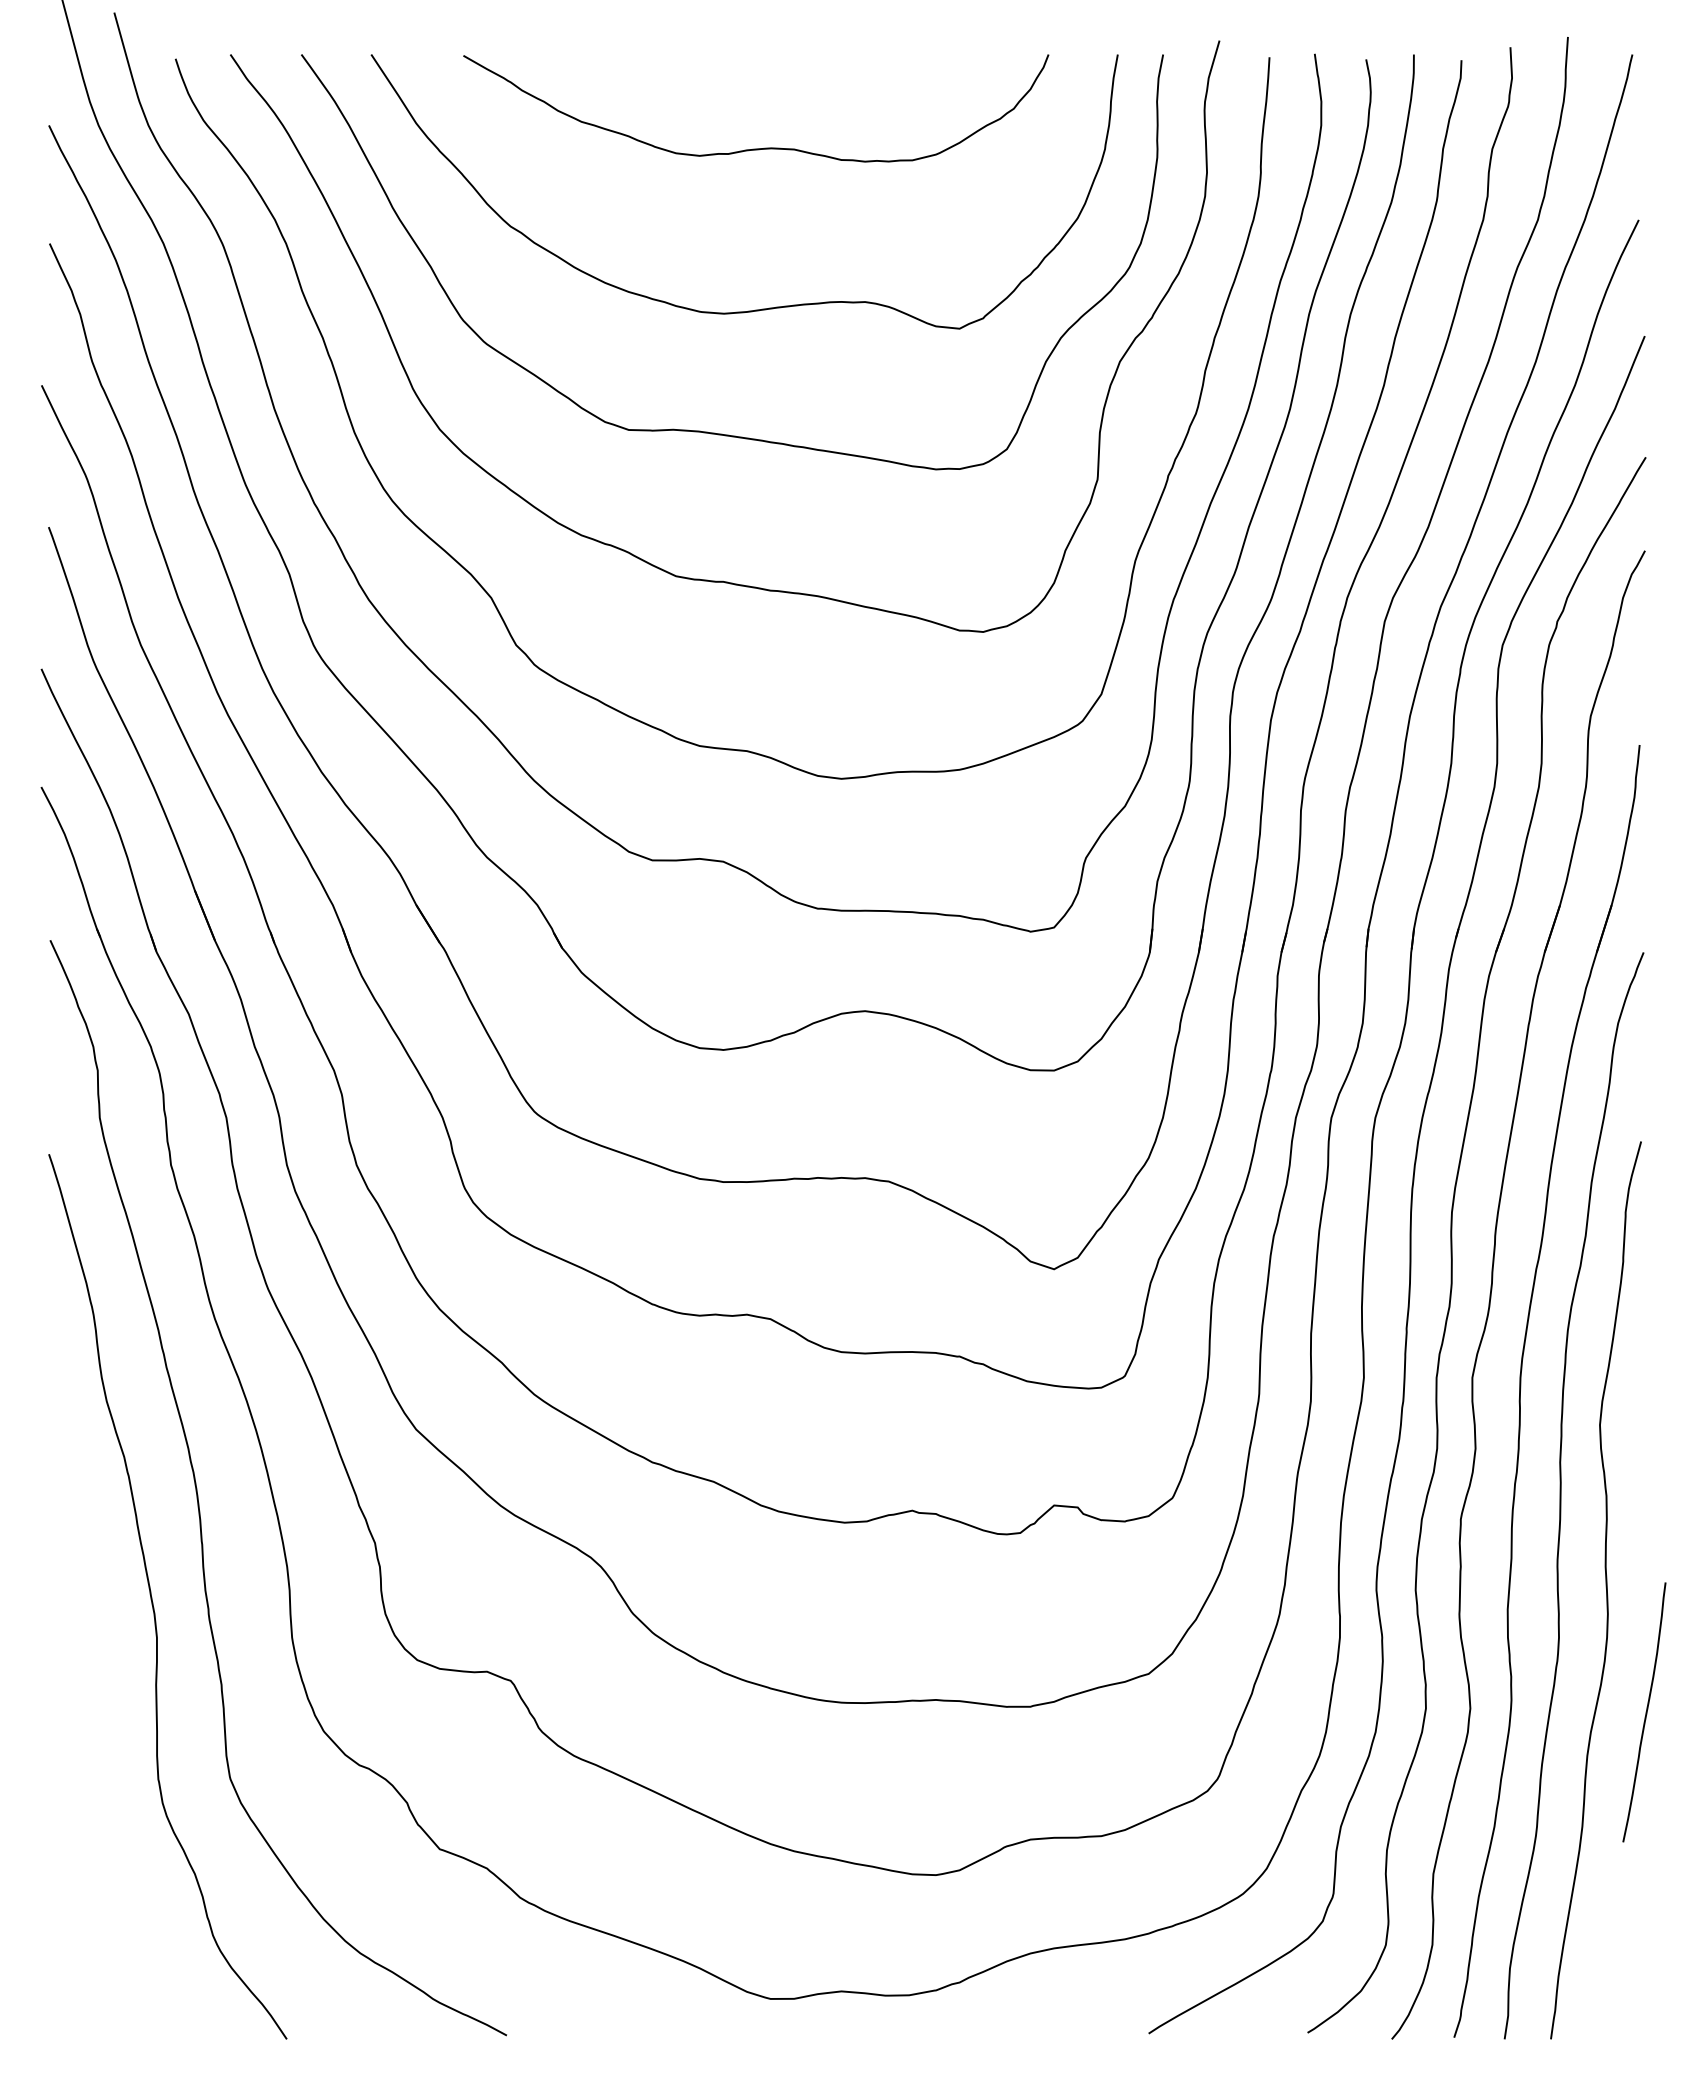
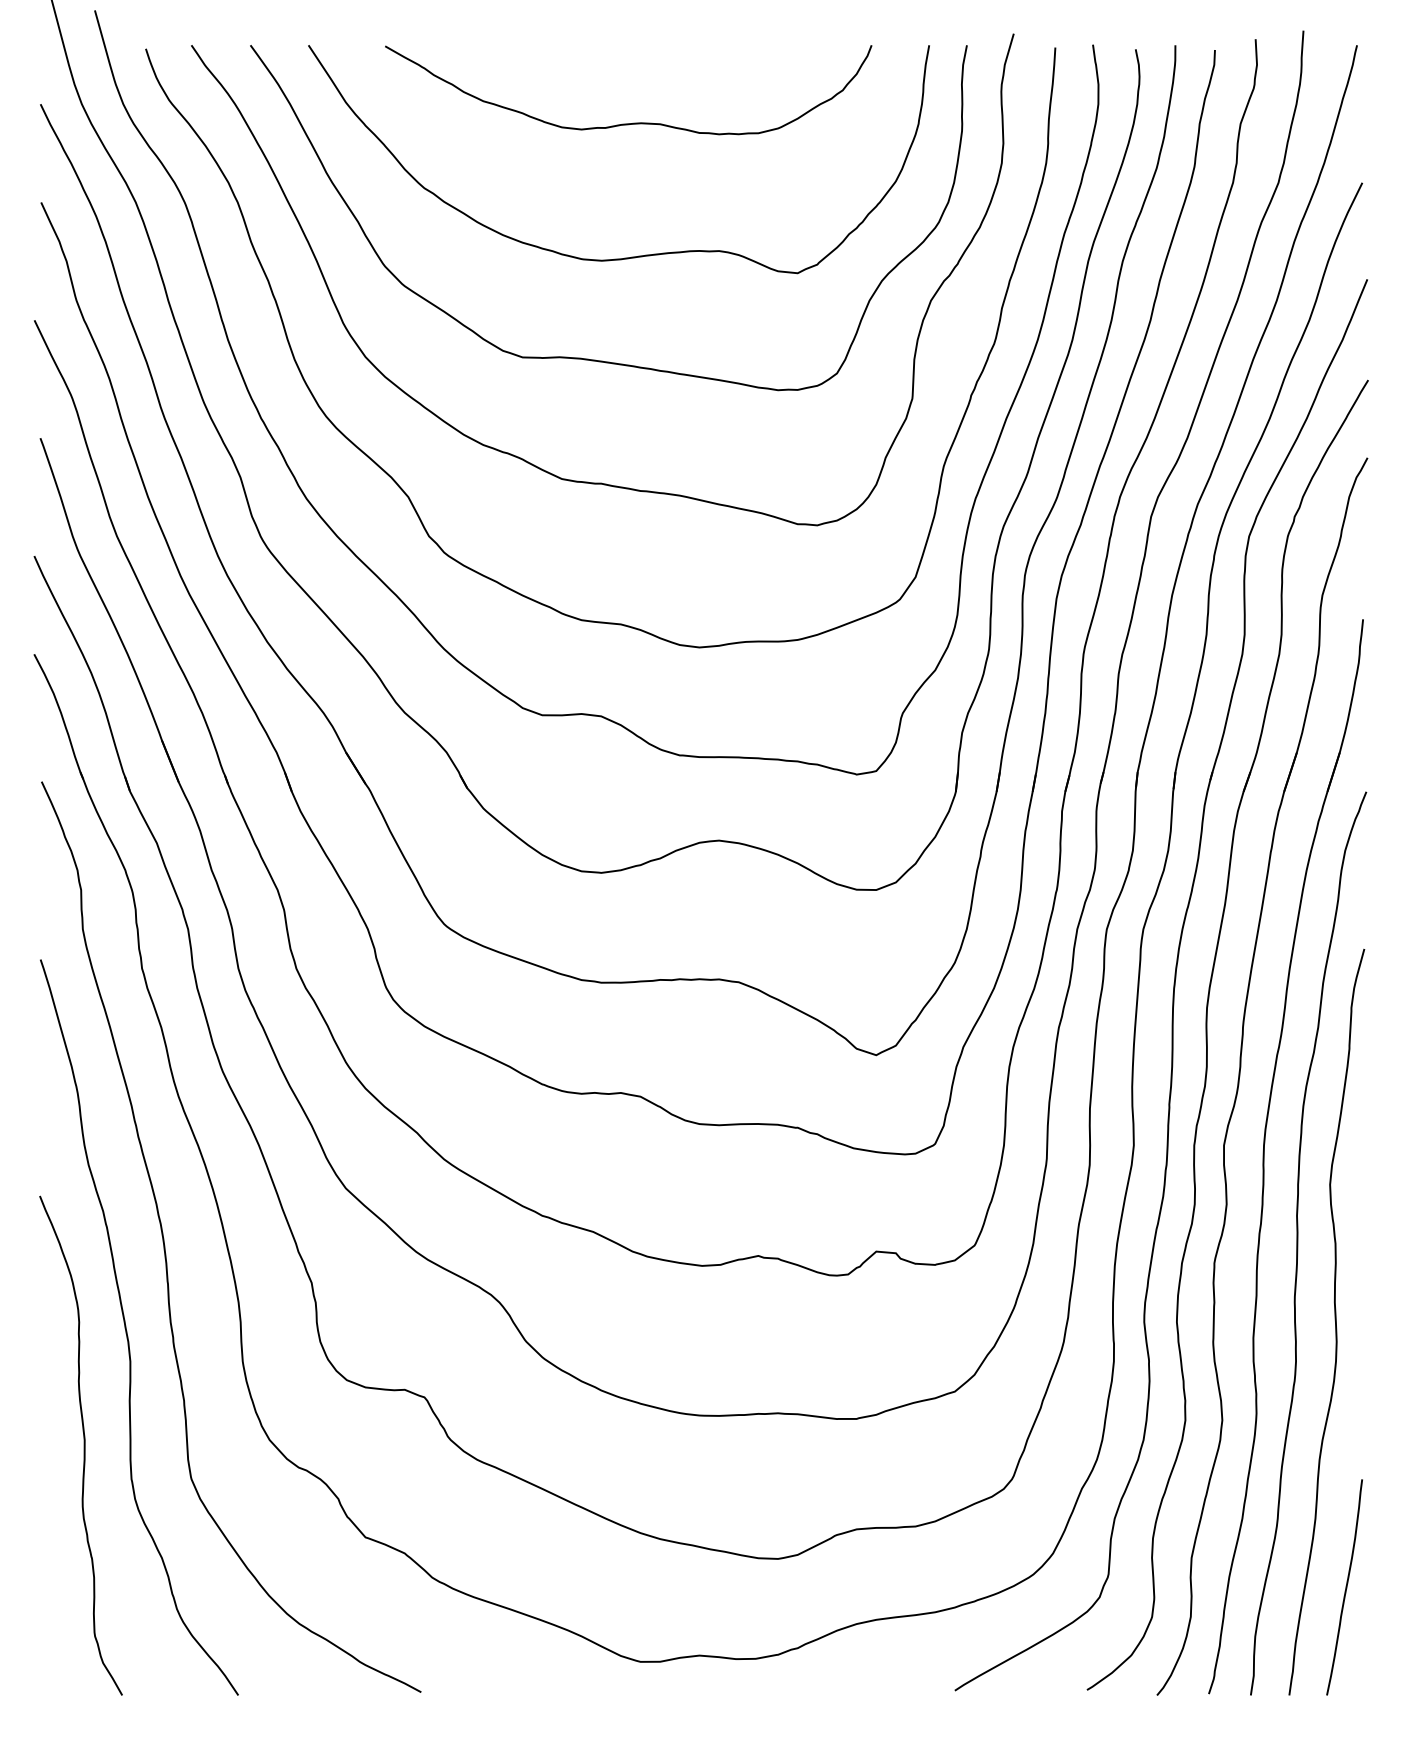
curve: (1645, 1712) -> (1345, 1587), moved
curve: (101, 1738) -> (84, 1445), added

